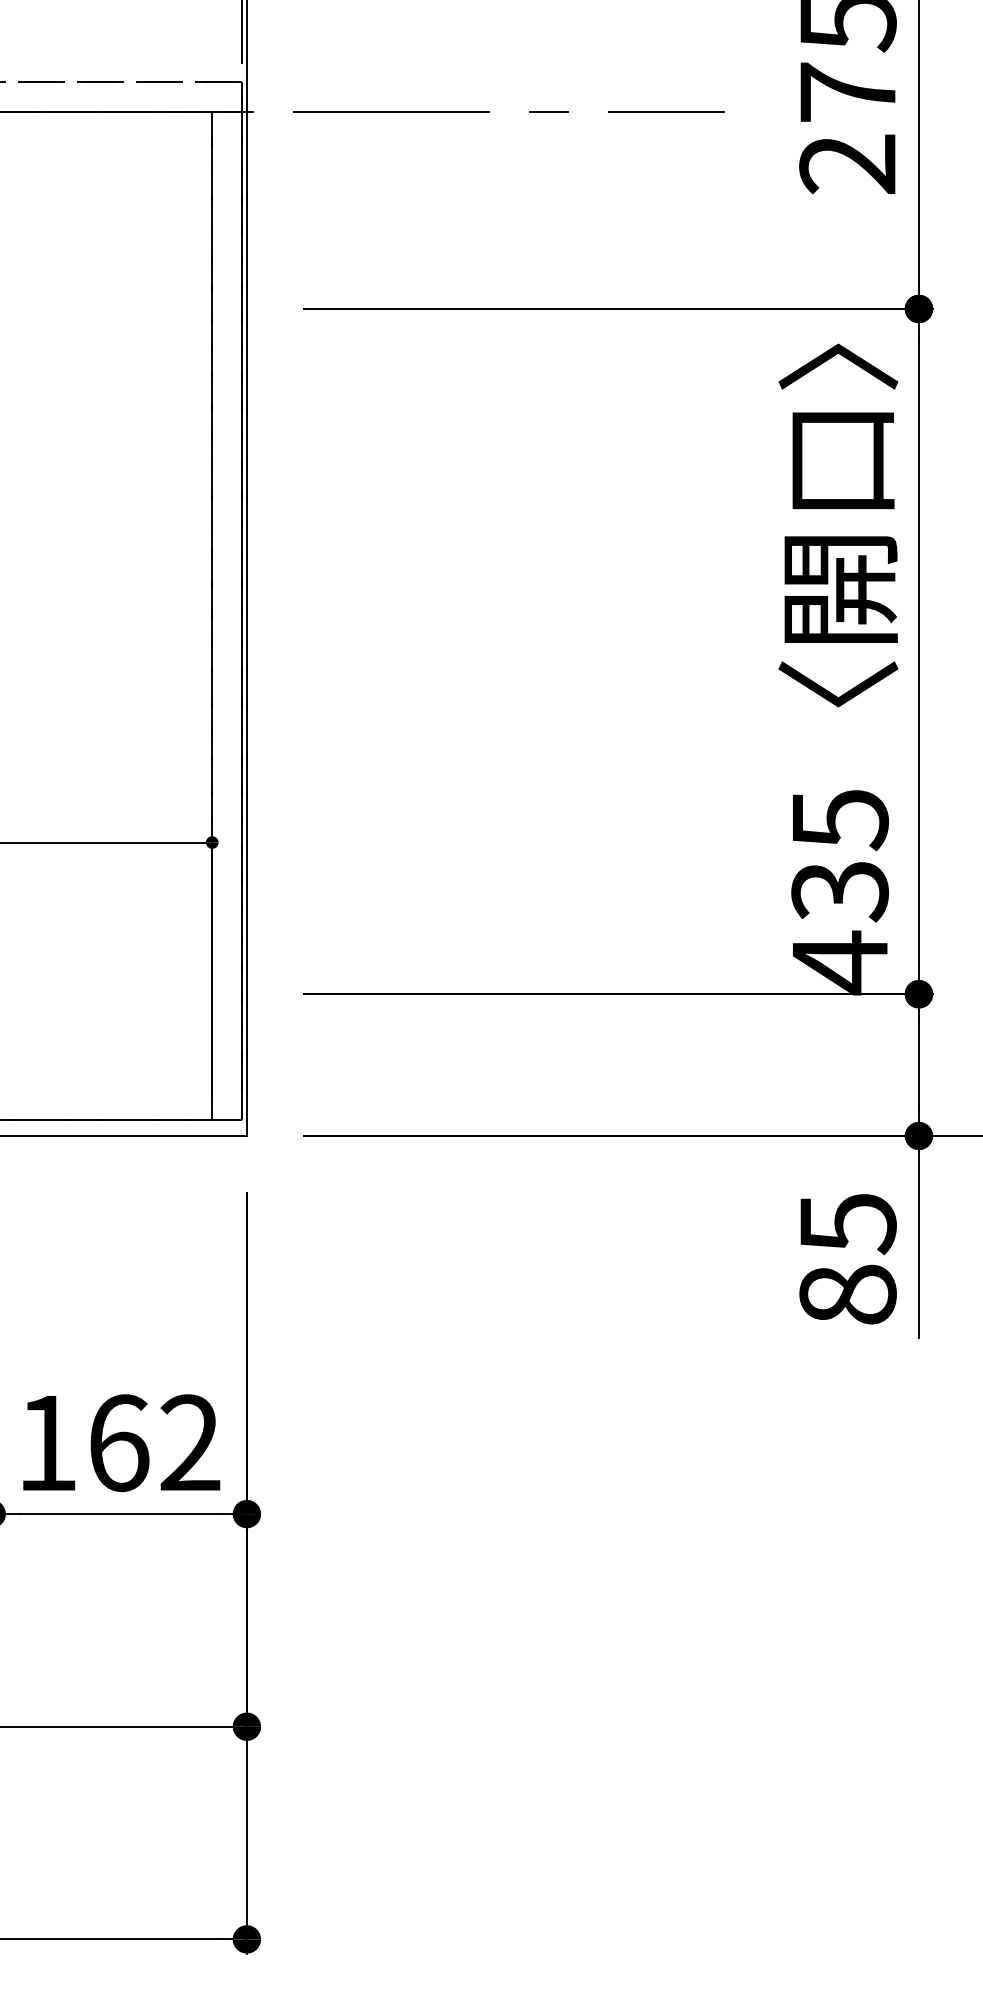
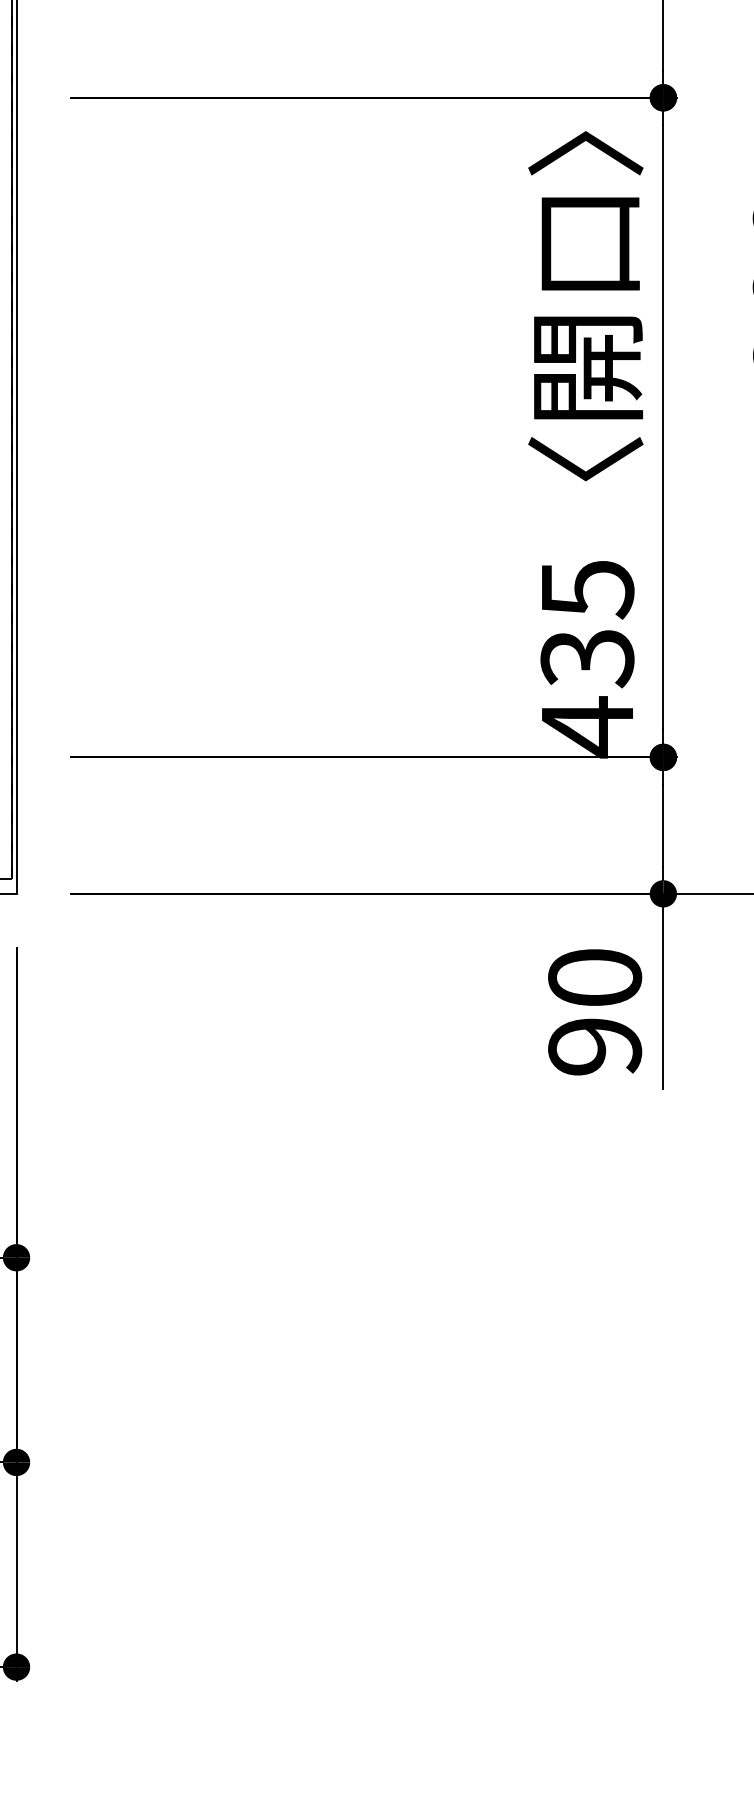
text: (847, 1258) -> (594, 1011), 85 -> 90

